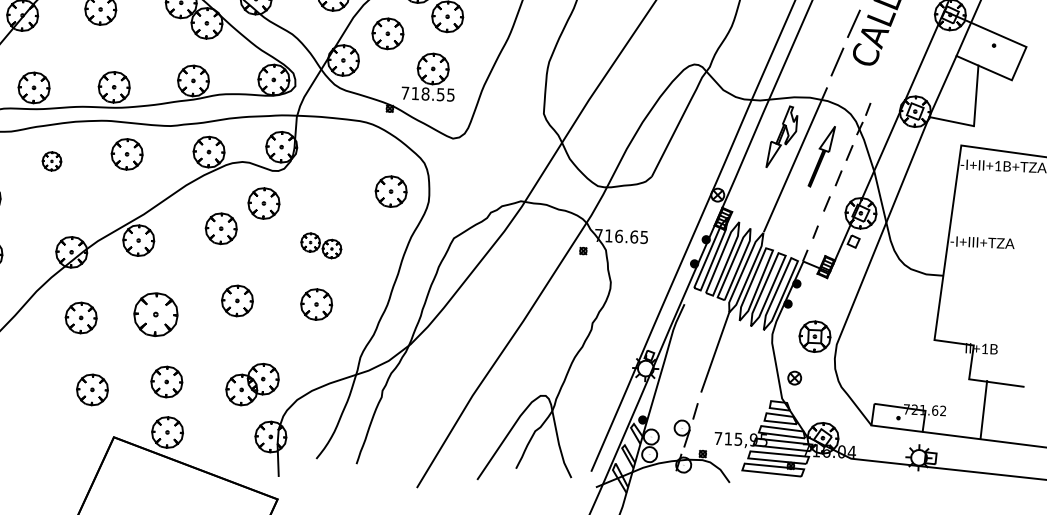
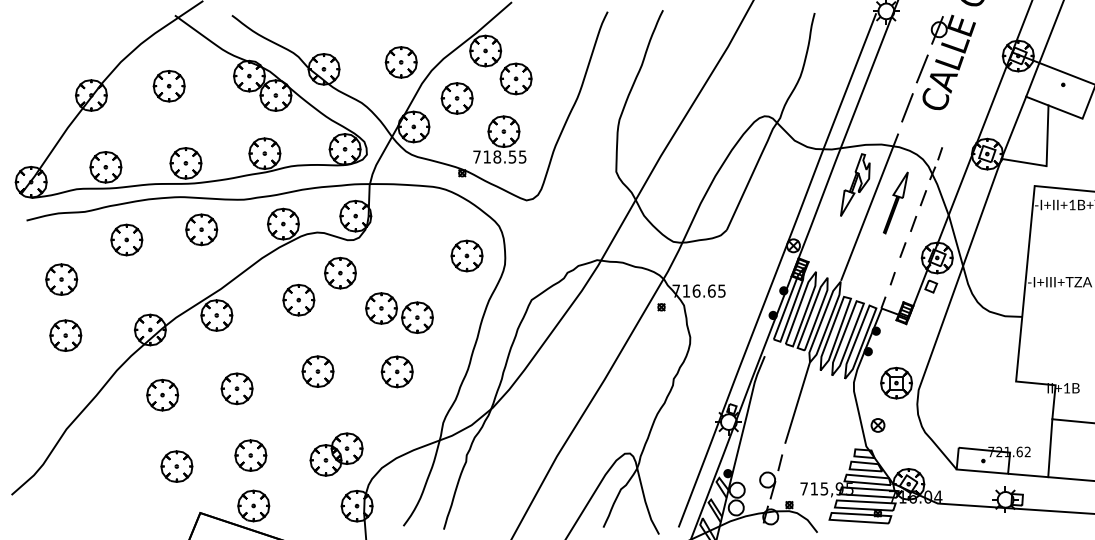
part: (51, 160) -> (126, 239), size x1.67
part: (321, 245) -> (399, 312), size x1.67
part: (155, 314) -> (236, 388), size x0.71
line: (984, 410) -> (1050, 448), moved

